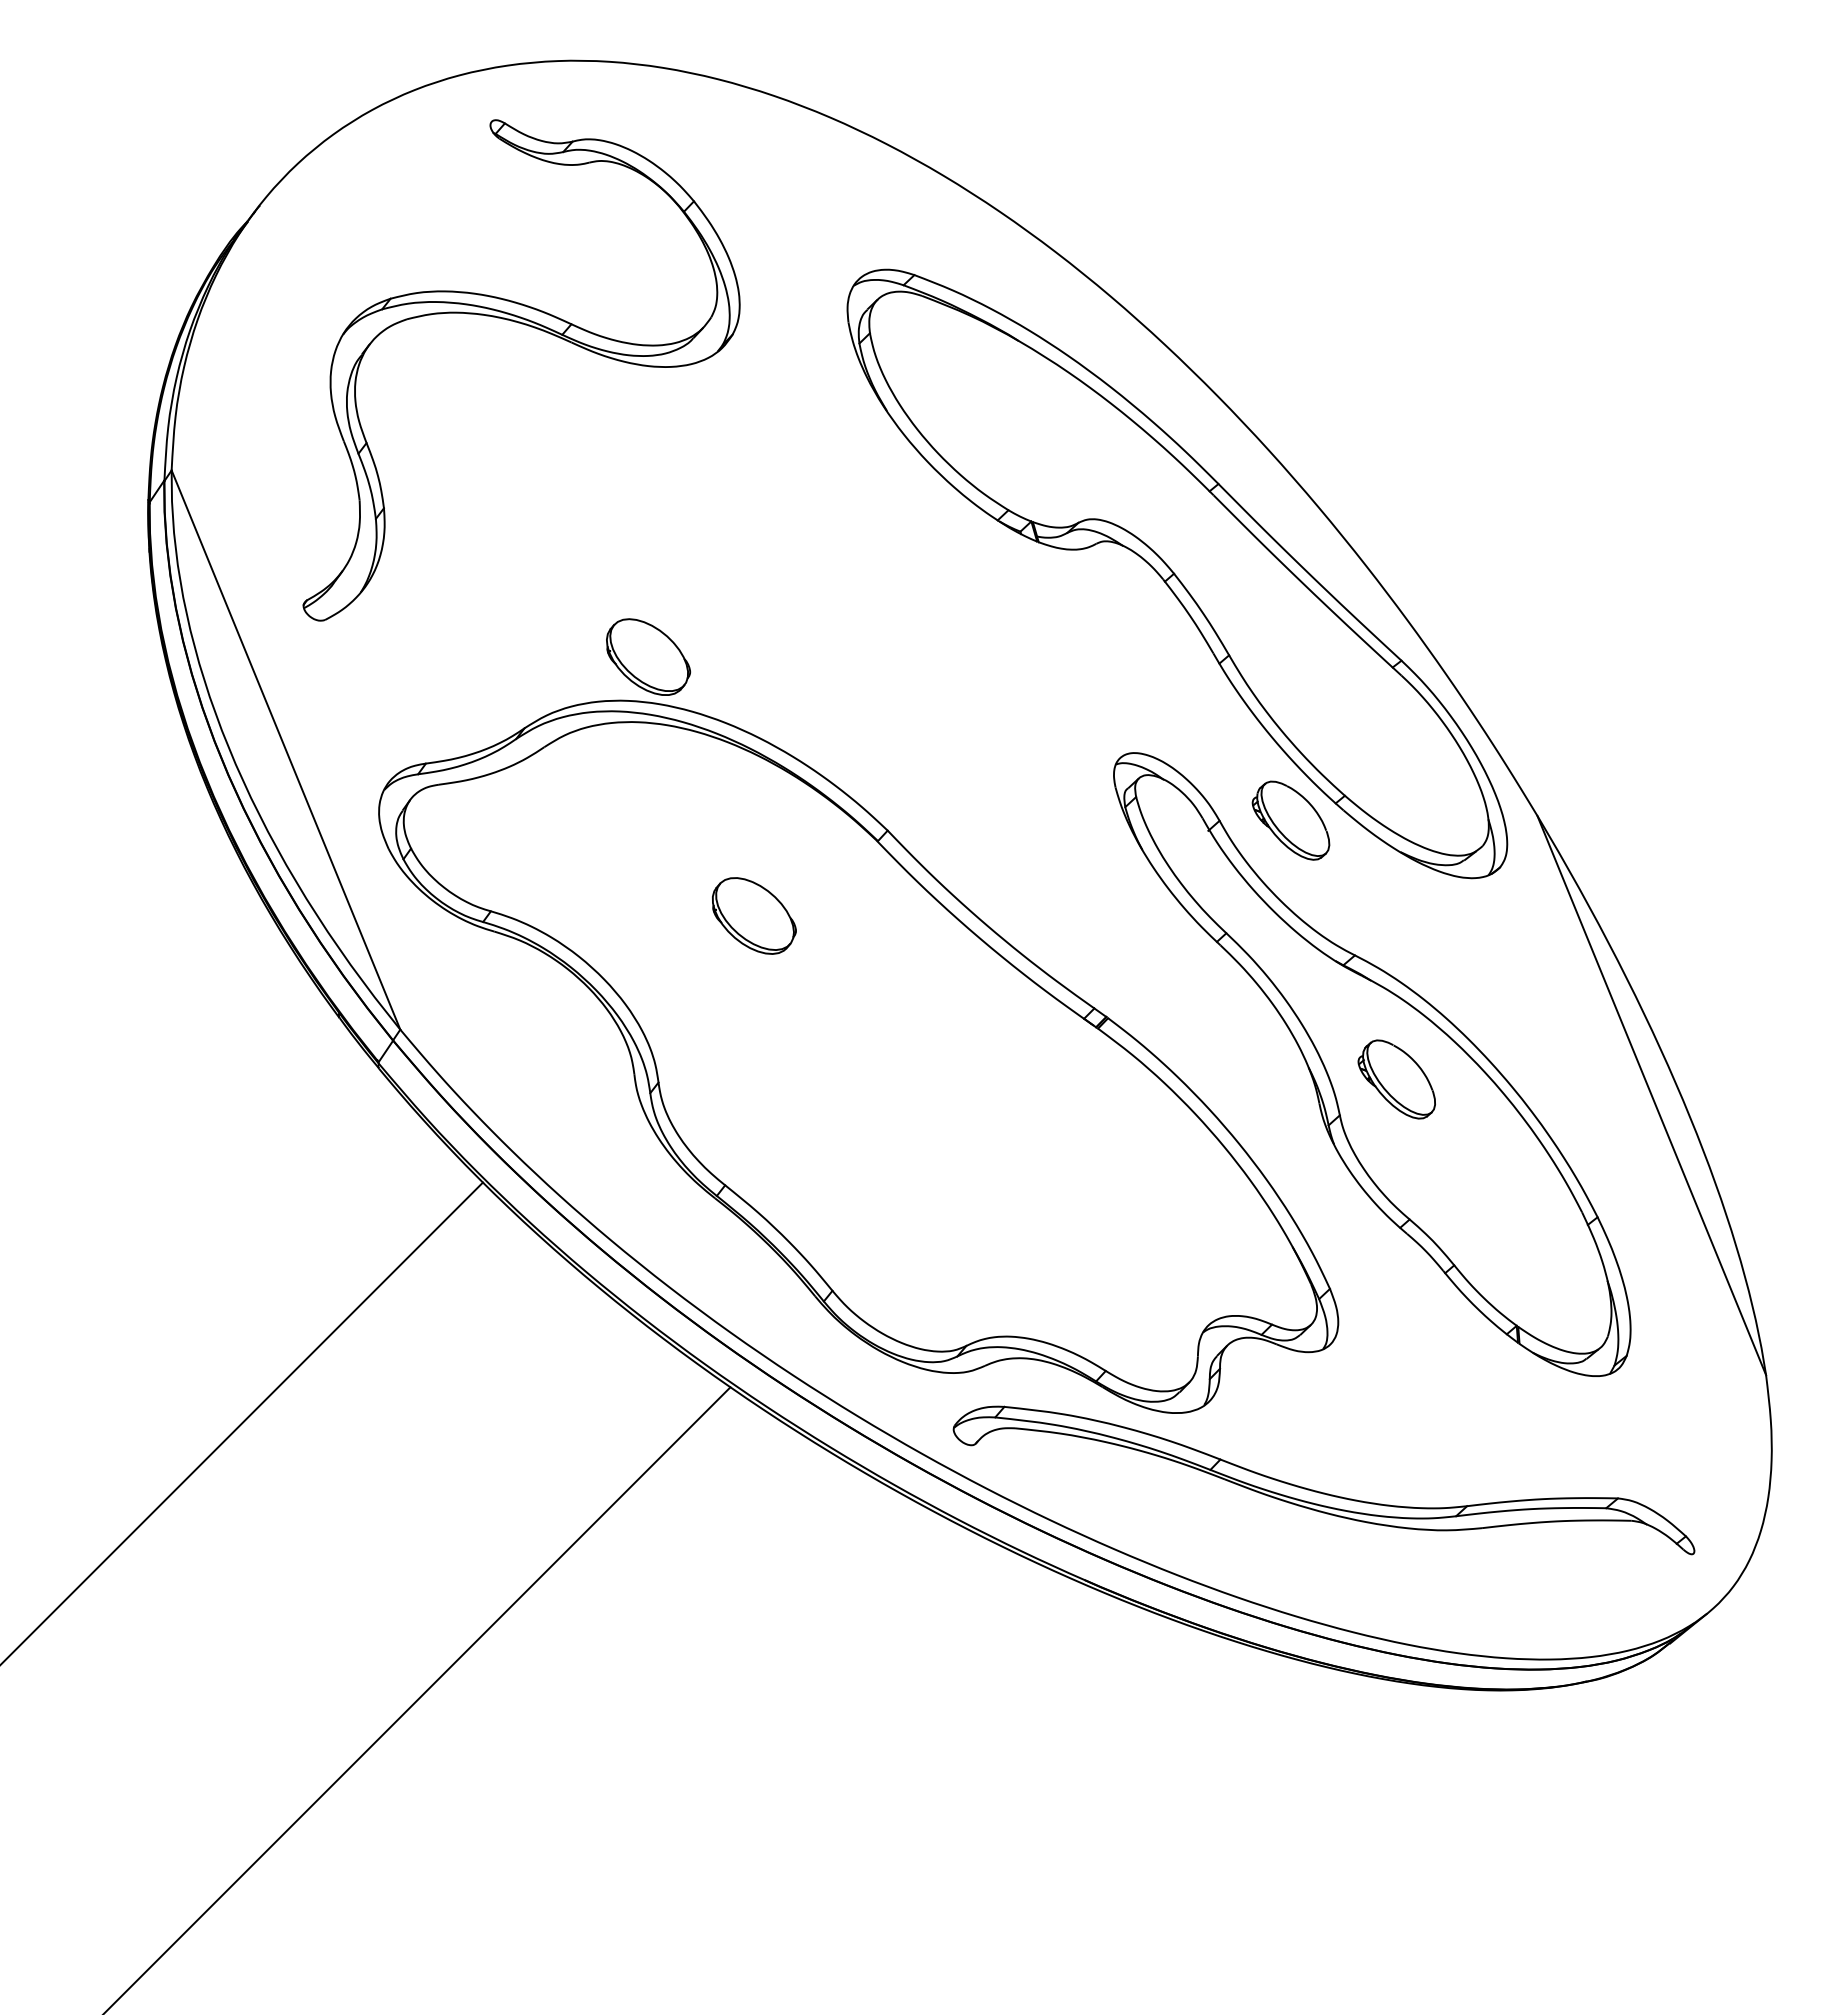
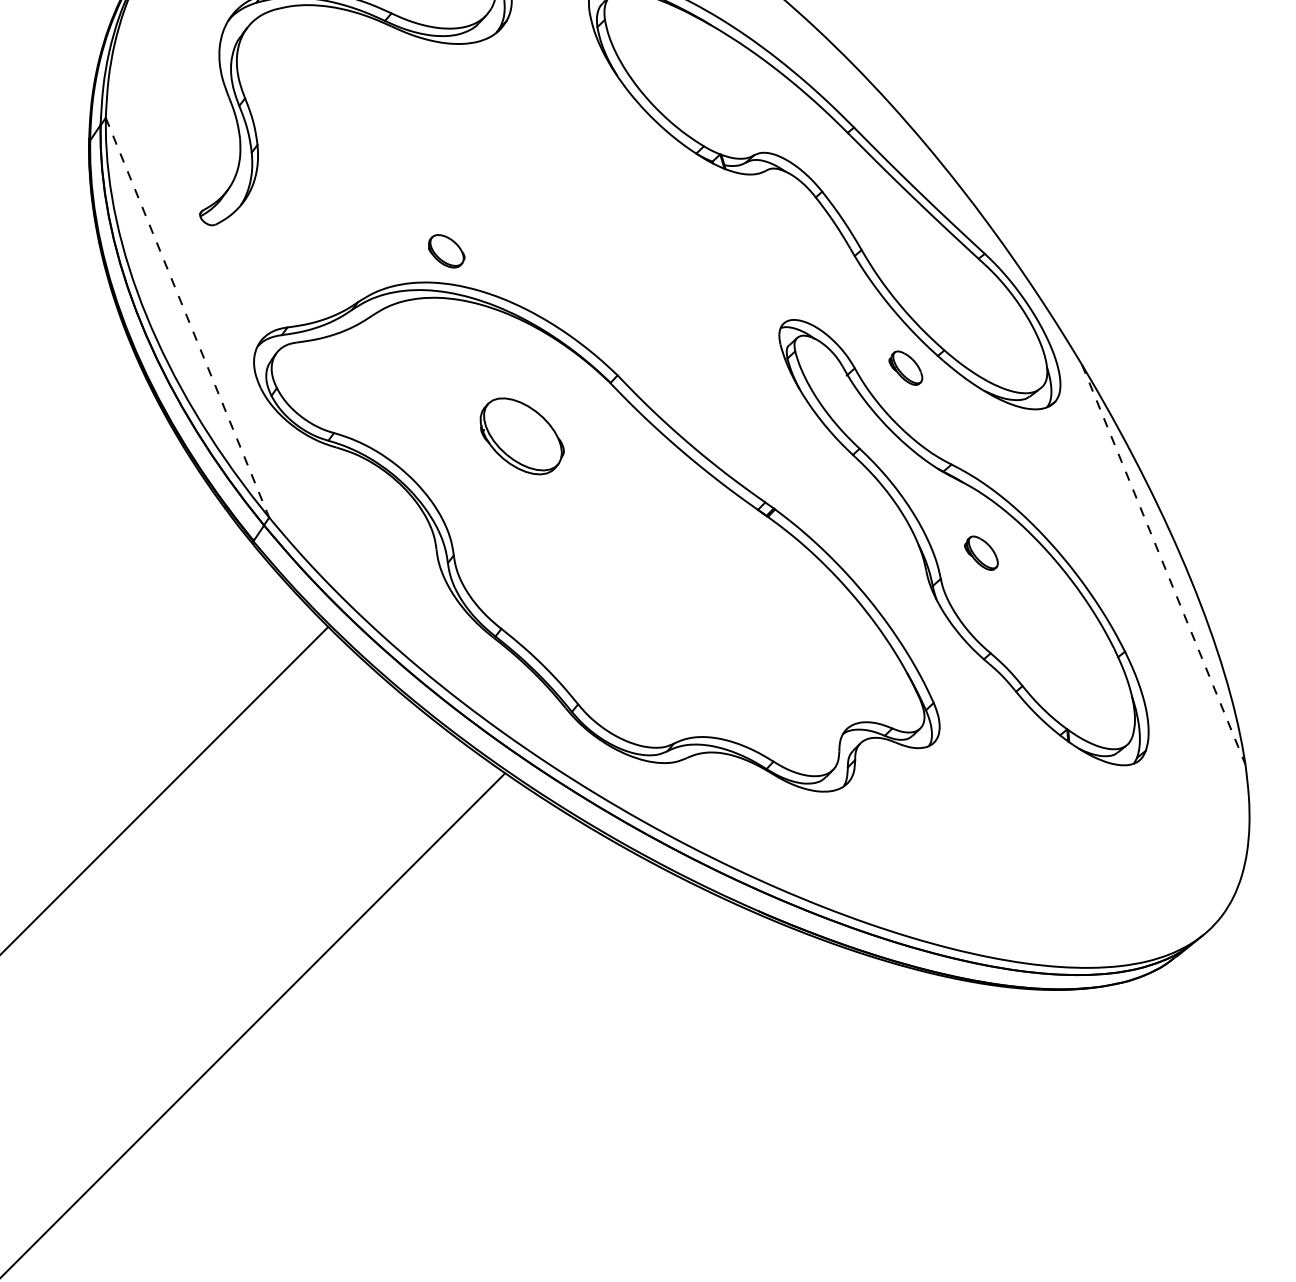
part: (648, 656) -> (446, 250), size x0.6
line: (286, 750) -> (187, 318), solid -> dashed
part: (1290, 820) -> (905, 368), size x0.6
part: (754, 915) -> (522, 436), size x1.4
part: (1396, 1079) -> (981, 553), size x0.6
line: (1651, 1095) -> (1163, 564), solid -> dashed
part: (1320, 1491) -> (926, 847), removed

